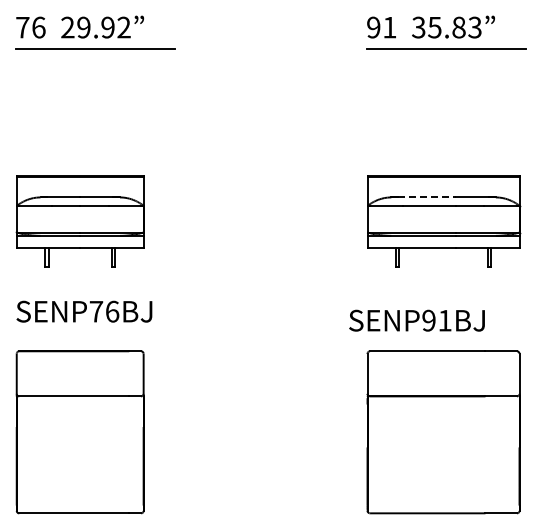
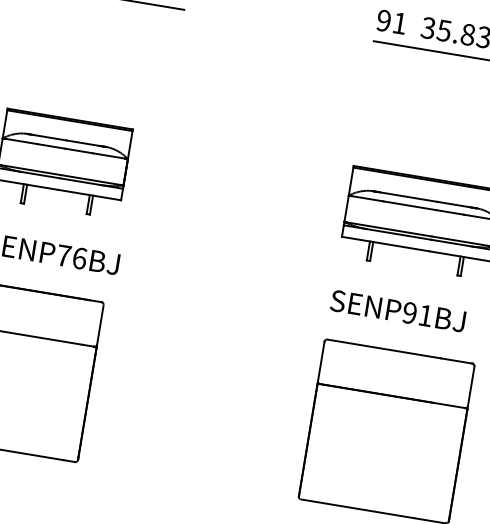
line: (427, 197) -> (409, 197), dashed -> solid
text: (416, 320) -> (397, 310), moved

